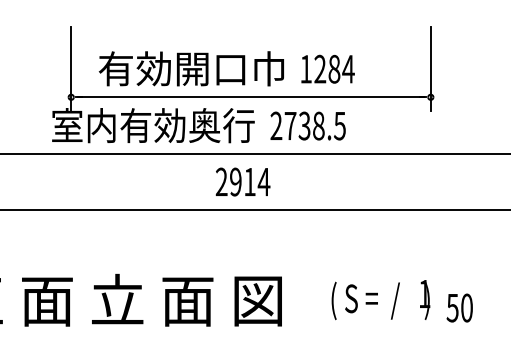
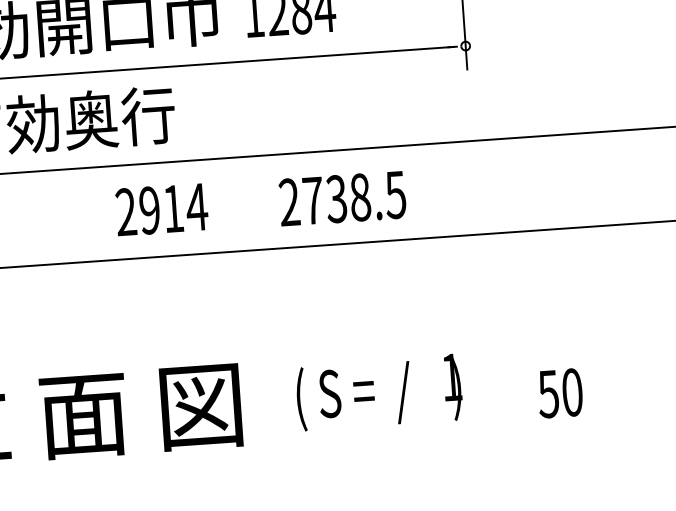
text: (307, 125) -> (341, 197), moved
text: (380, 300) -> (378, 393), moved
text: (459, 307) -> (559, 392), moved

